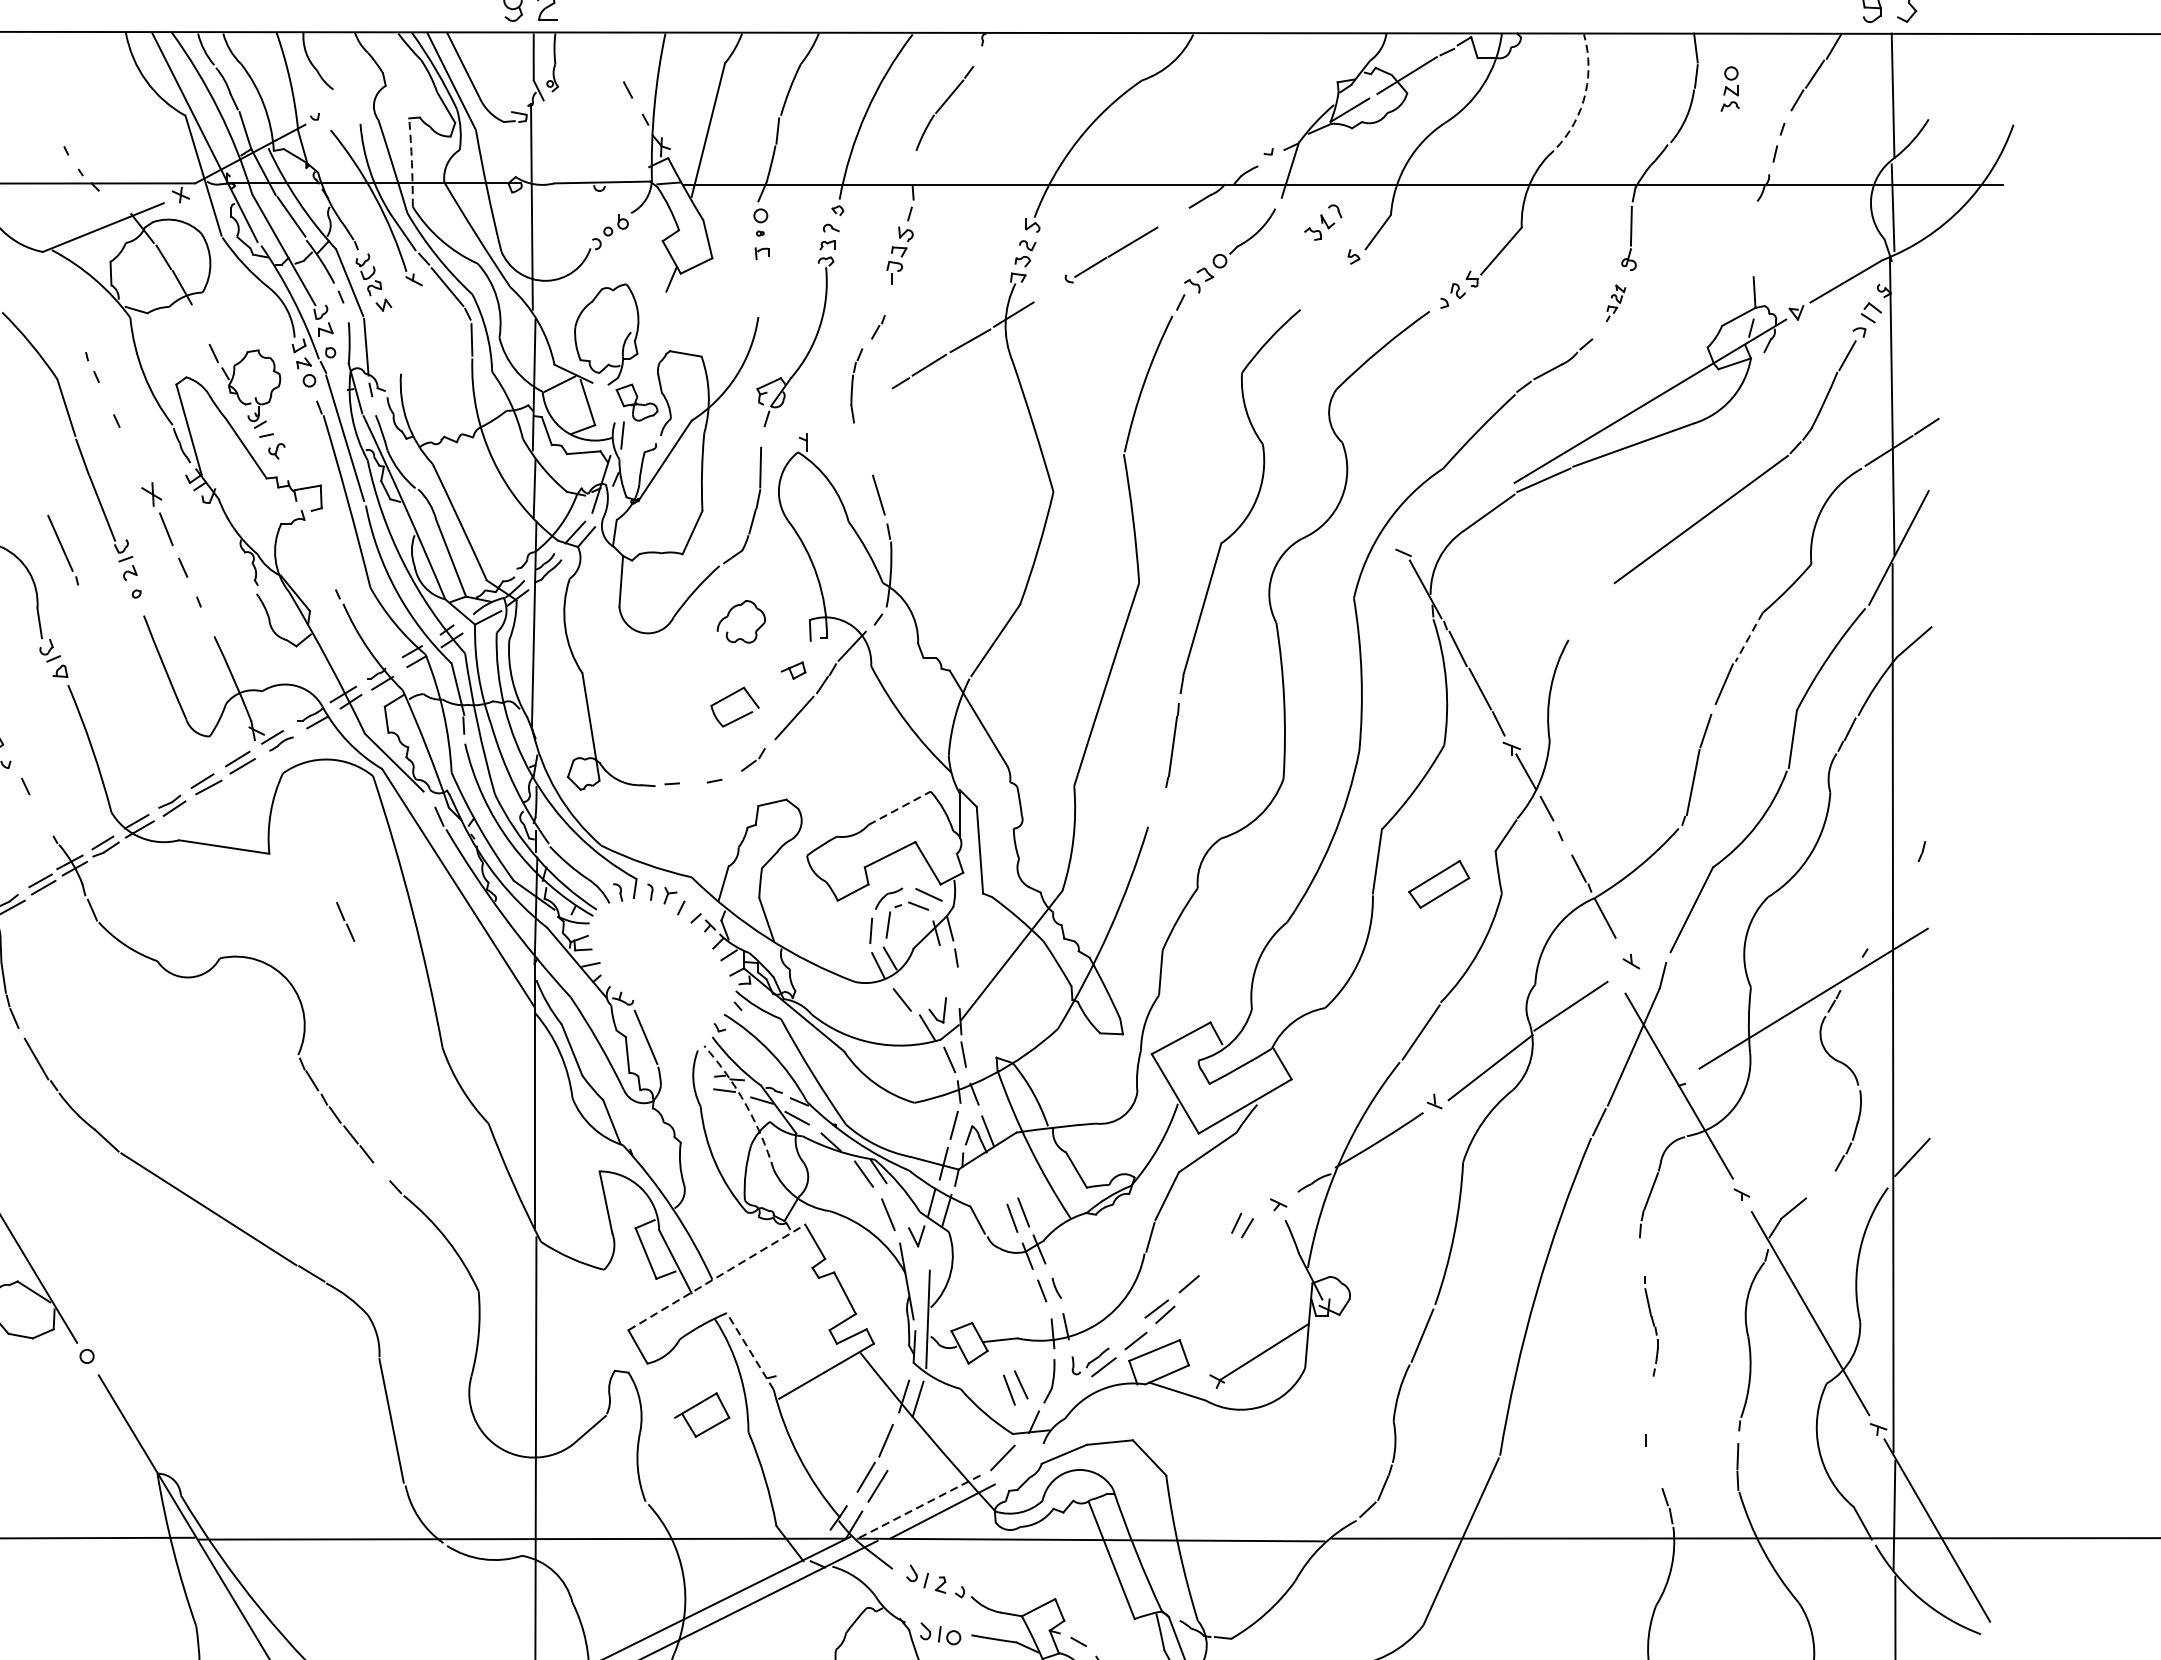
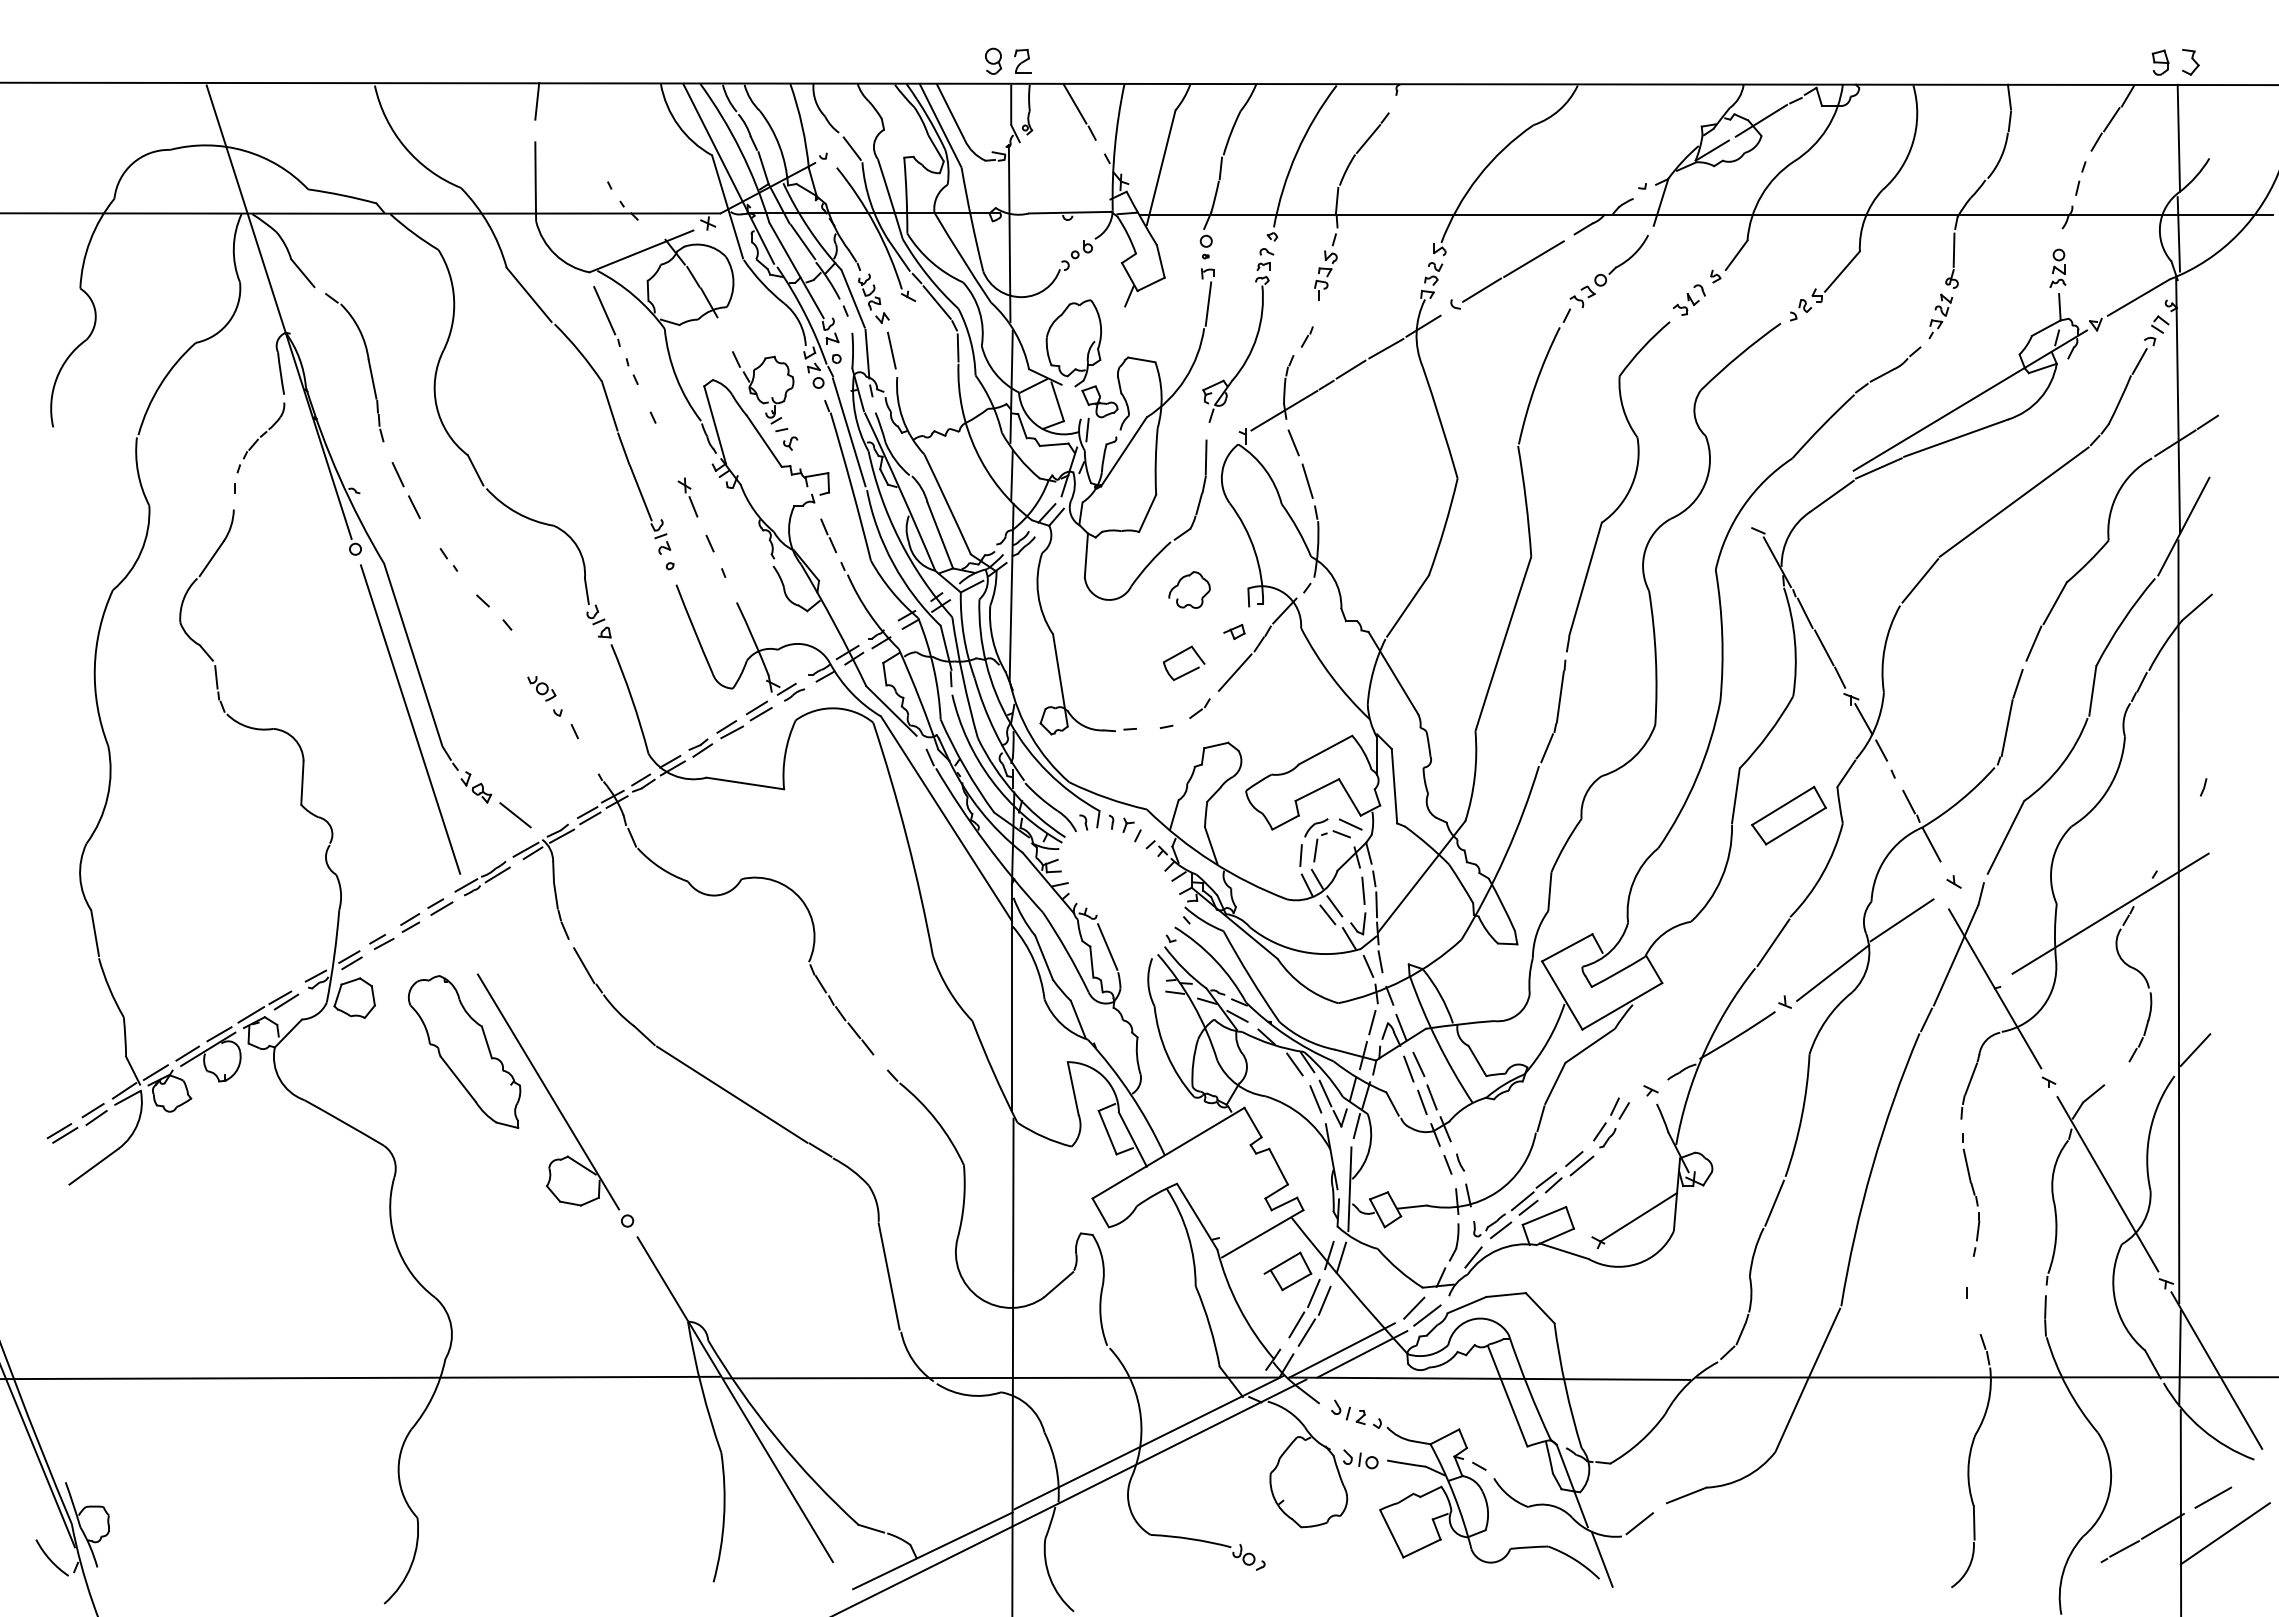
line: (607, 55) -> (1074, 103), added
part: (1729, 87) -> (2057, 267), moved
arc: (1584, 100) -> (1913, 142), dashed -> solid
line: (347, 107) -> (851, 148), added
arc: (411, 162) -> (906, 195), dashed -> solid
line: (912, 168) -> (1336, 200), added
part: (1322, 221) -> (1688, 299), moved
part: (1111, 254) -> (1507, 274), size x1.43
line: (763, 288) -> (1208, 303), added
part: (1615, 303) -> (1940, 316), size x1.43
line: (394, 342) -> (891, 350), added
line: (851, 412) -> (1284, 410), added
line: (862, 450) -> (1293, 442), added
part: (156, 514) -> (687, 497), size x0.71
part: (62, 550) -> (606, 316), moved
line: (1592, 610) -> (1920, 580), added
line: (1749, 637) -> (2055, 603), dashed -> solid
line: (1156, 806) -> (1546, 748), added
line: (899, 807) -> (1325, 749), dashed -> solid
part: (1438, 884) -> (1788, 815), size x1.43
line: (345, 920) -> (828, 534), moved
line: (943, 971) -> (1363, 890), added
line: (958, 987) -> (1376, 904), added
line: (910, 990) -> (1334, 906), added
arc: (745, 1104) -> (1193, 1004), dashed -> solid
line: (899, 1207) -> (1325, 1093), added
line: (935, 1246) -> (1356, 1126), added
part: (1224, 1256) -> (1604, 1135), added
line: (716, 1276) -> (1168, 1152), dashed -> solid
line: (1197, 1291) -> (1581, 1165), added
part: (1651, 1325) -> (1971, 1194), size x1.43
line: (1128, 1333) -> (1522, 1201), added
line: (750, 1351) -> (1197, 1216), dashed -> solid
part: (1016, 1387) -> (1414, 1066), moved
line: (1071, 1398) -> (1473, 1257), added
part: (701, 1415) -> (1287, 1271), moved
line: (898, 1448) -> (1324, 1300), added
line: (1018, 1466) -> (1427, 1315), added
line: (918, 1507) -> (1341, 1350), dashed -> solid

